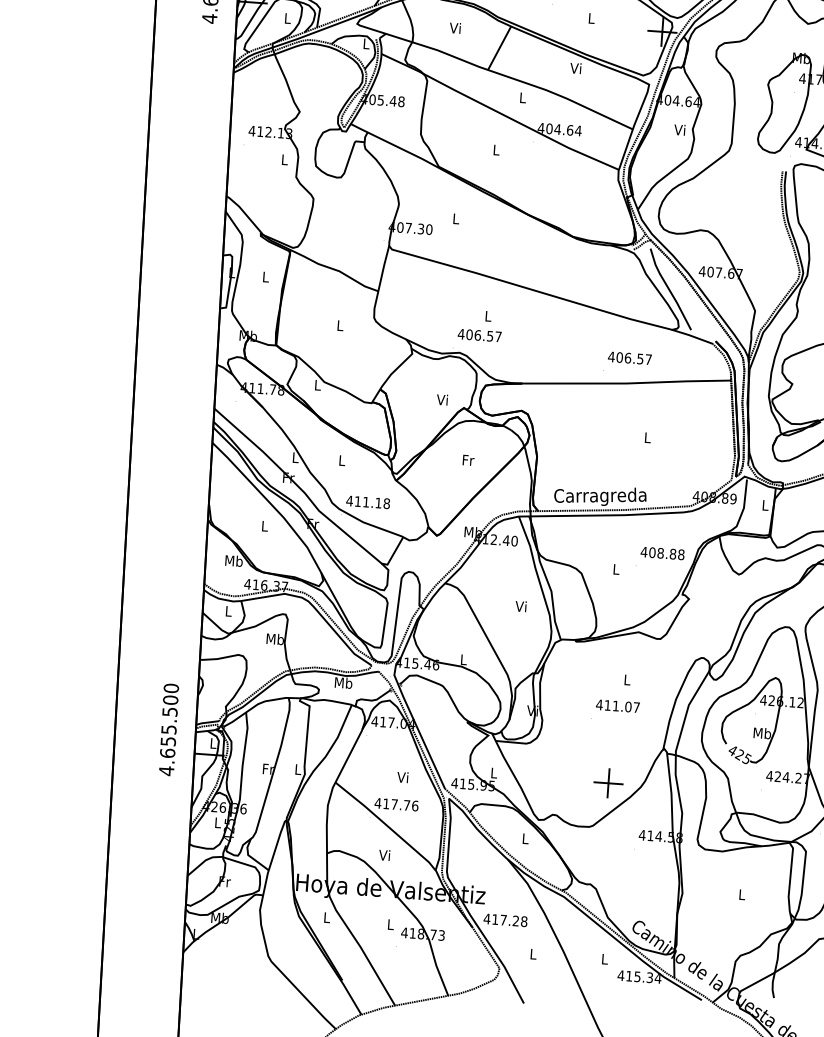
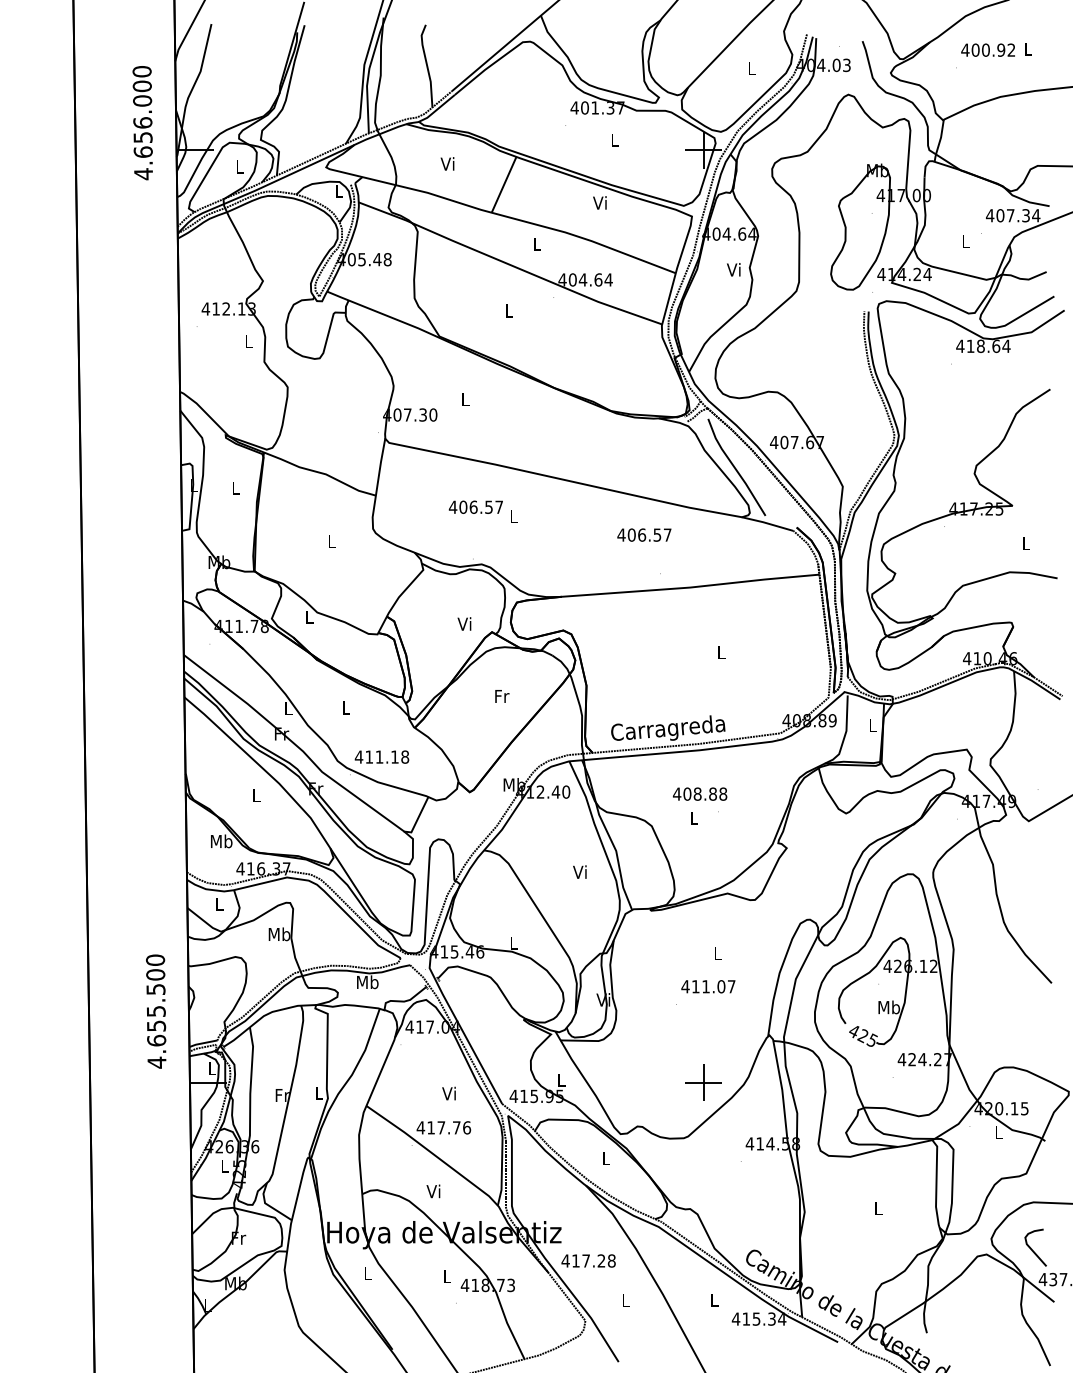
text: (479, 334) -> (475, 506), moved
text: (630, 357) -> (644, 534), moved
text: (663, 552) -> (700, 793), moved
text: (169, 729) -> (156, 1011), moved

